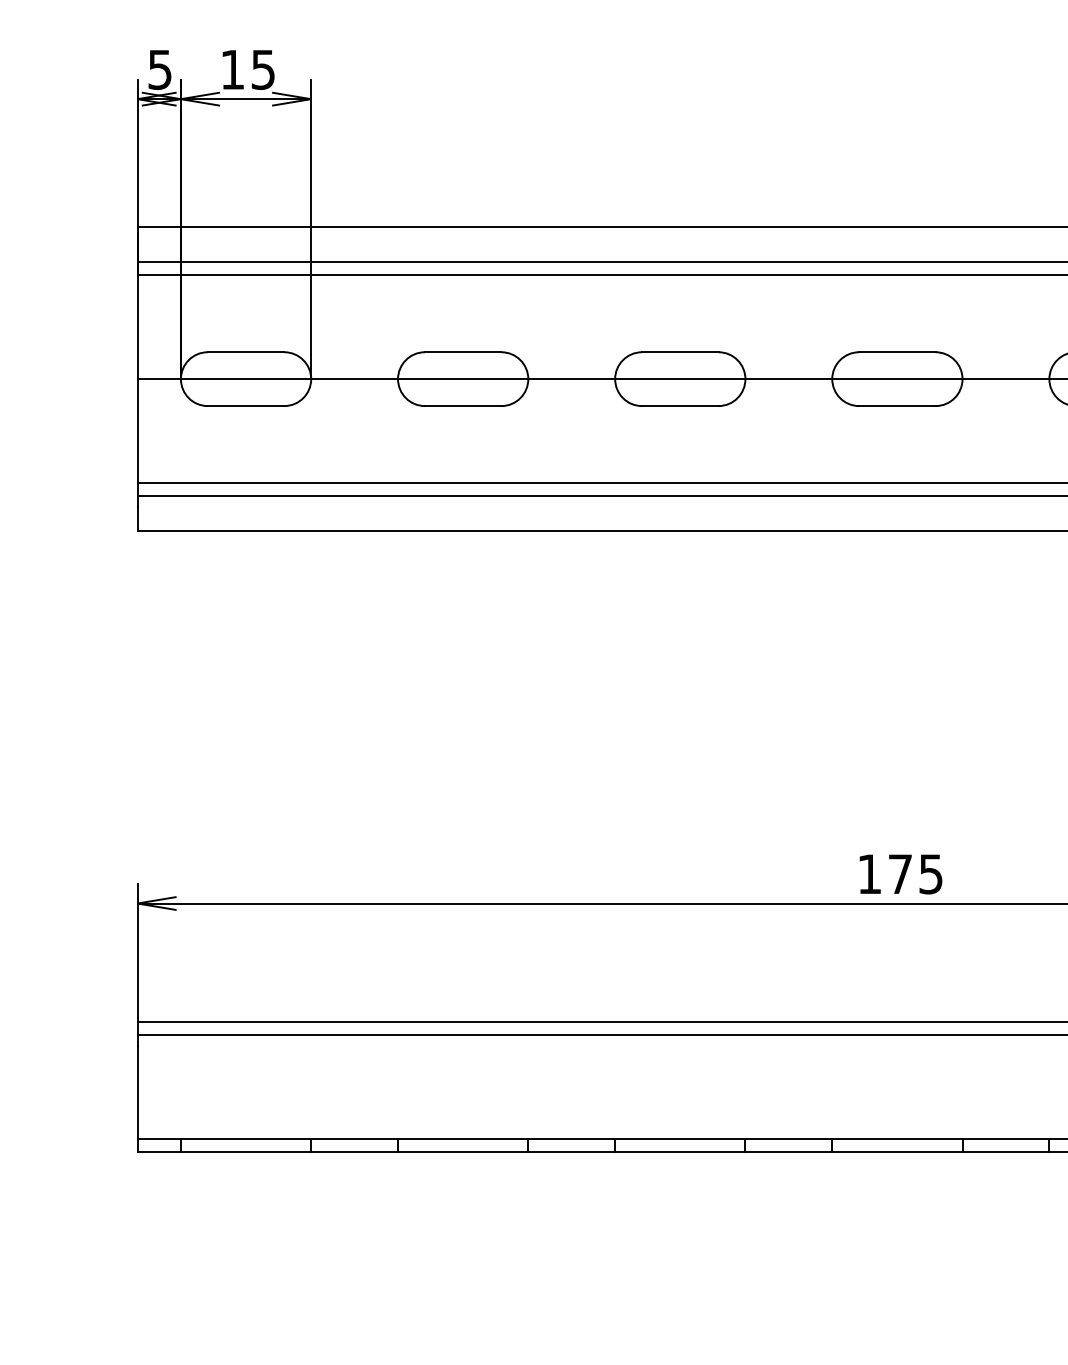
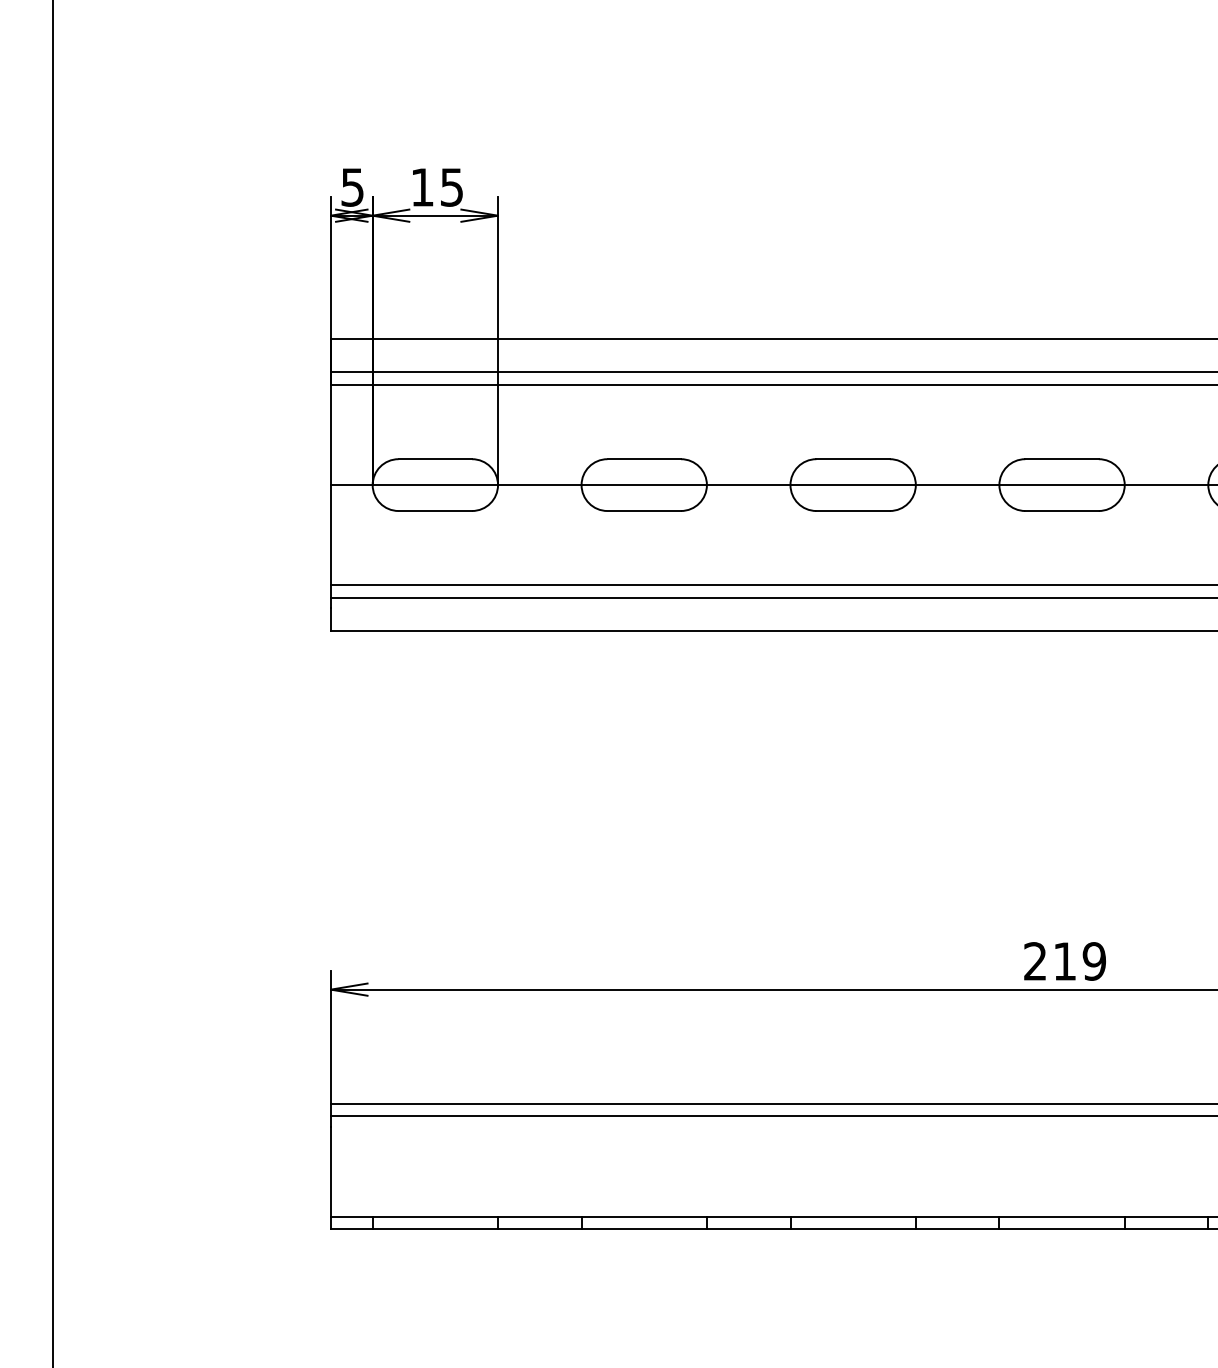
text: (899, 874) -> (1064, 961), 175 -> 219

